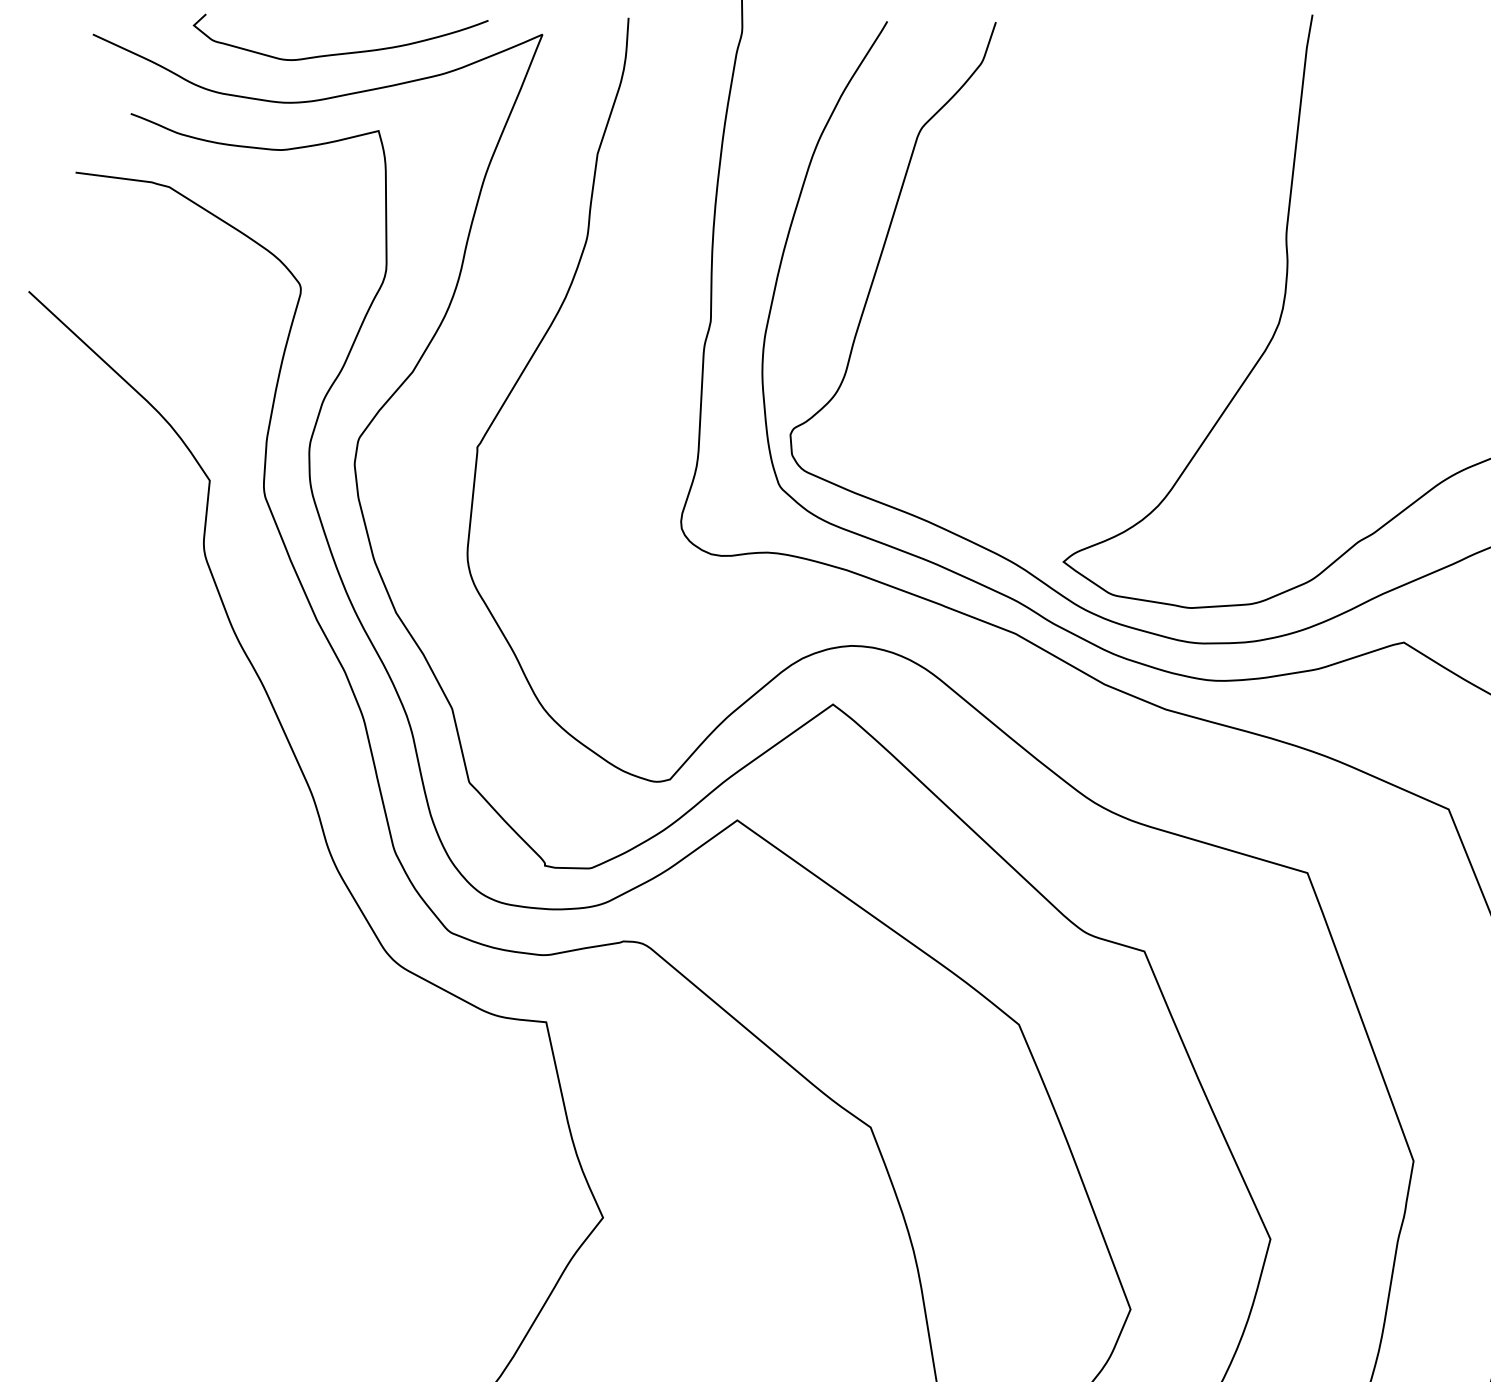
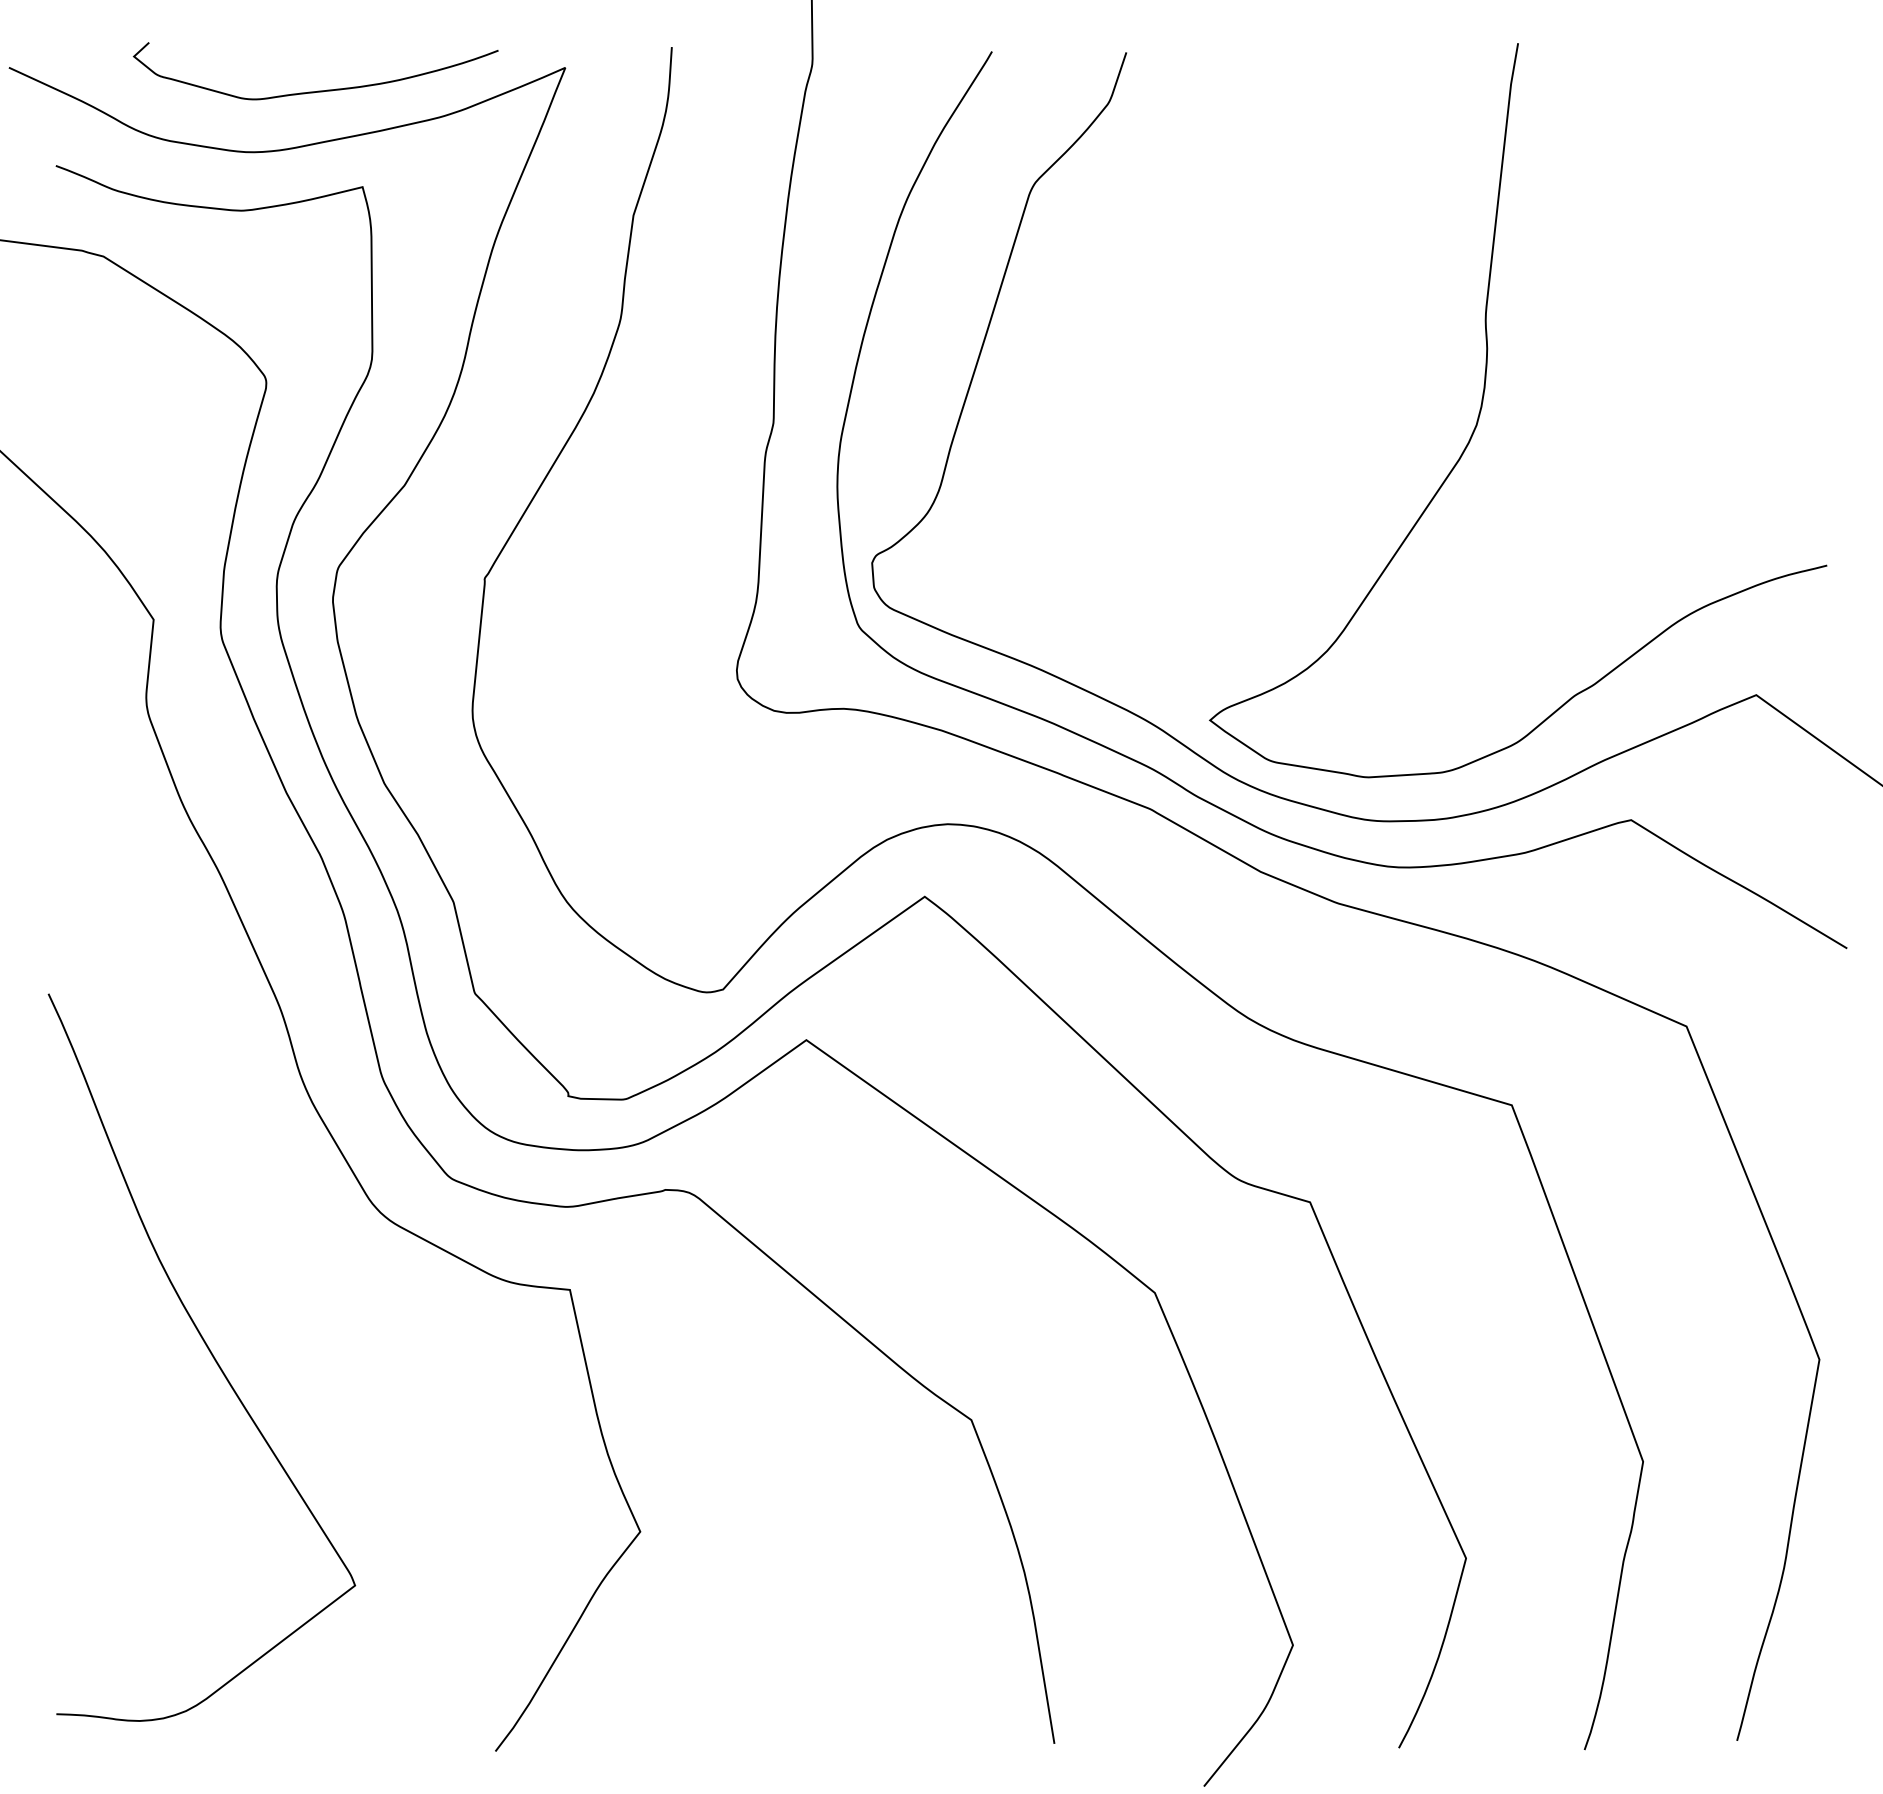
curve: (254, 1072) -> (209, 1352), added

